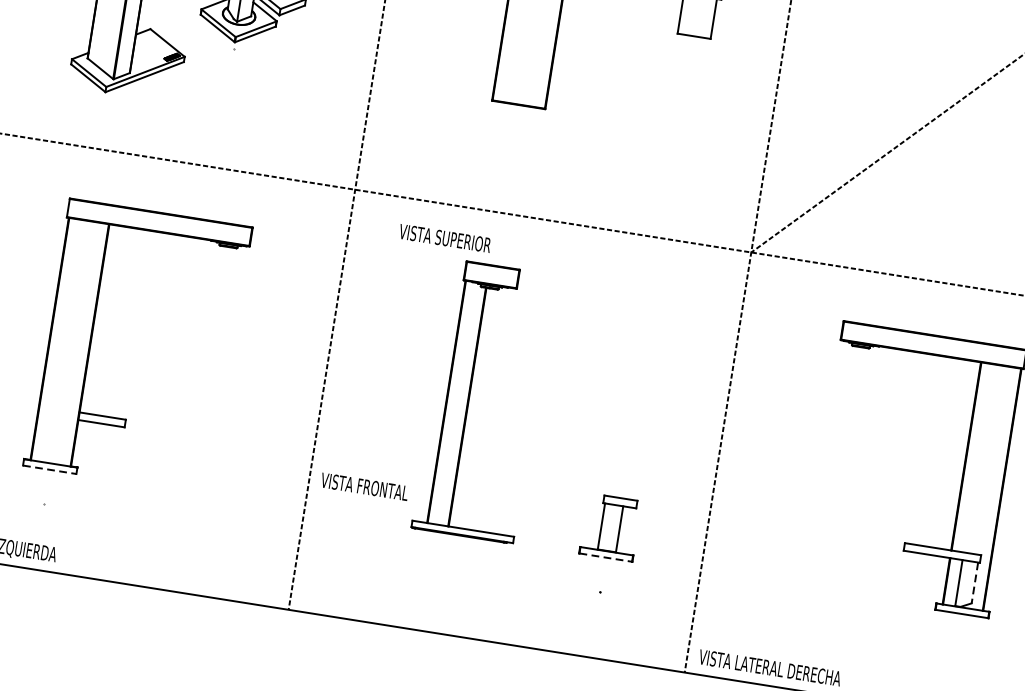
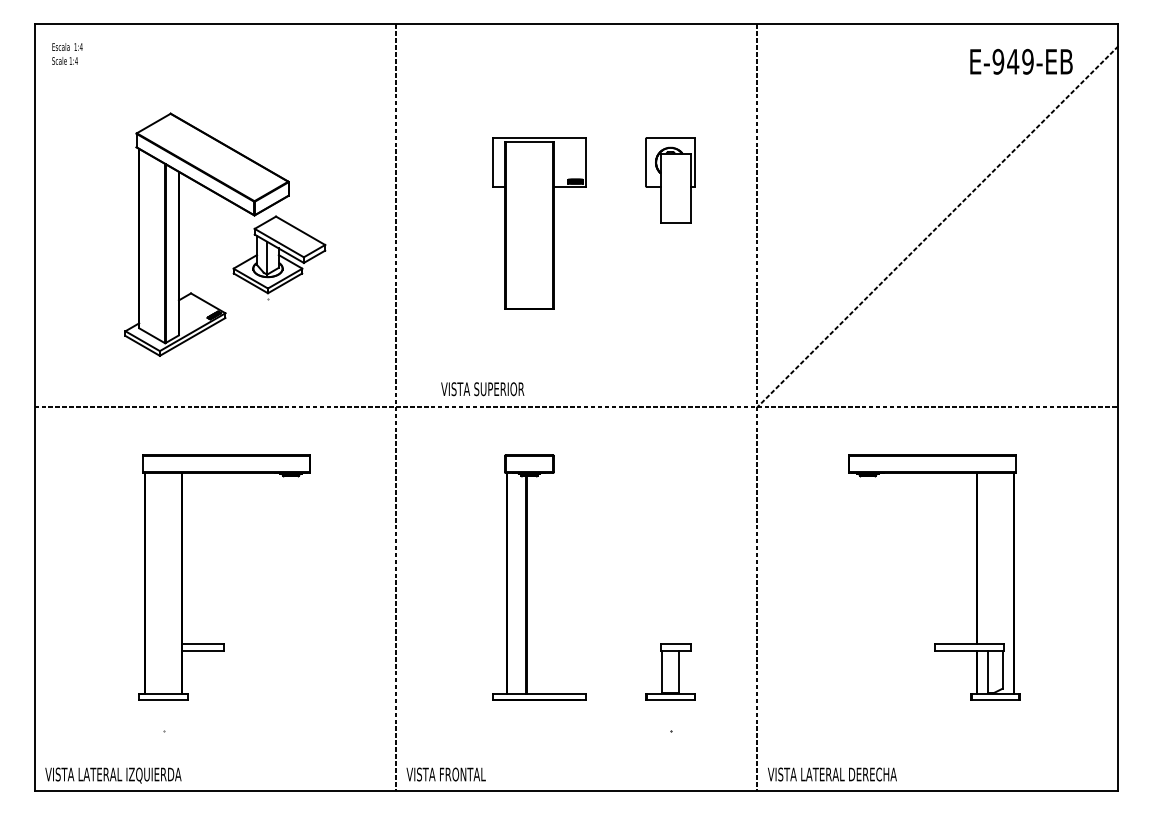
text: (444, 238) -> (482, 389), moved
line: (50, 469) -> (164, 699), dashed -> solid
text: (363, 486) -> (445, 774), moved
line: (605, 557) -> (670, 699), dashed -> solid
line: (974, 583) -> (1002, 670), dashed -> solid

